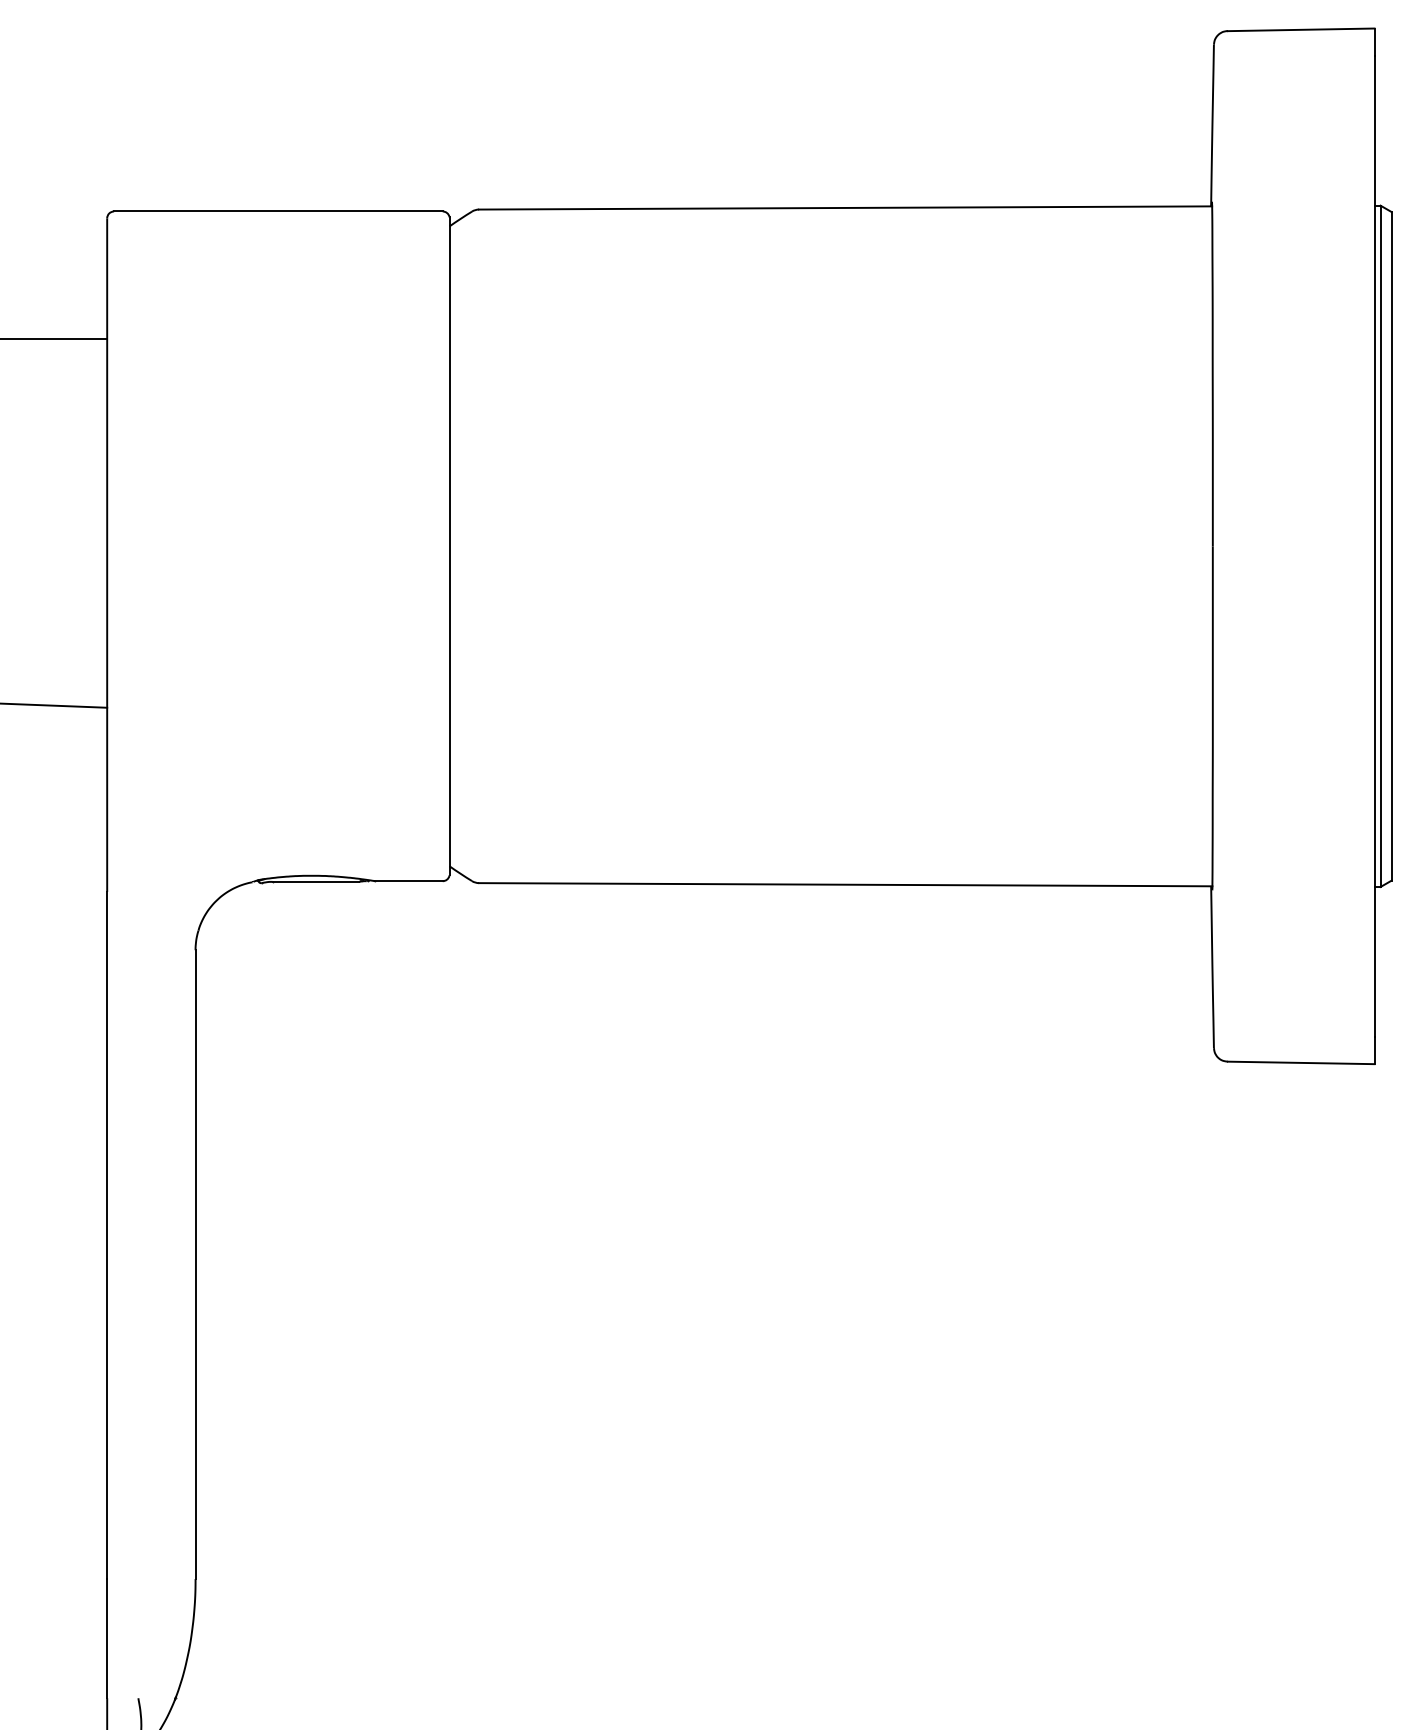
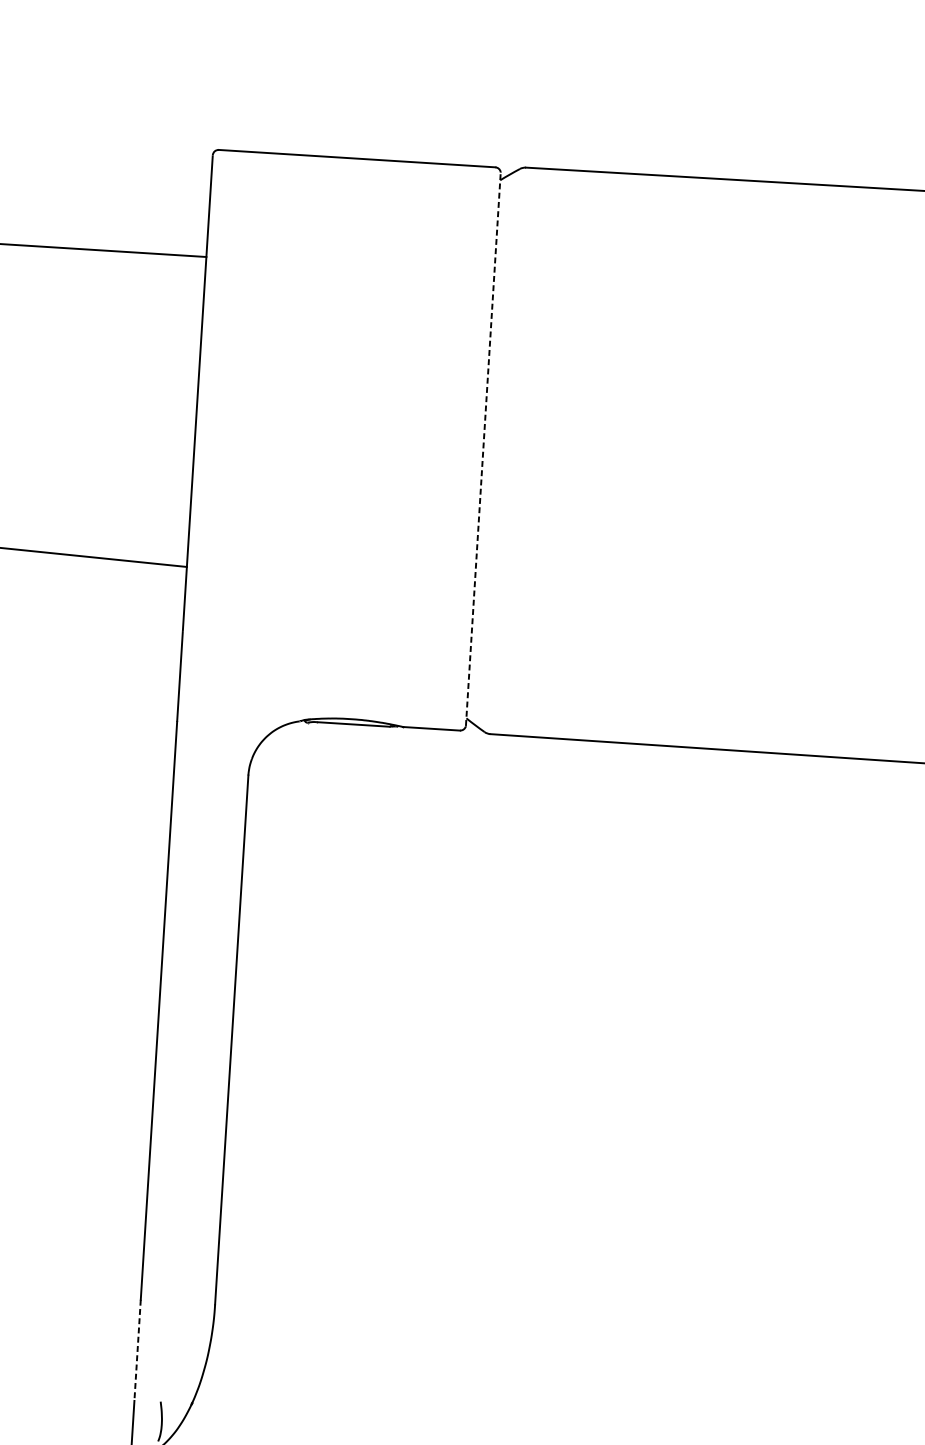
line: (449, 546) -> (483, 449), solid -> dashed
line: (107, 1638) -> (137, 1349), solid -> dashed

